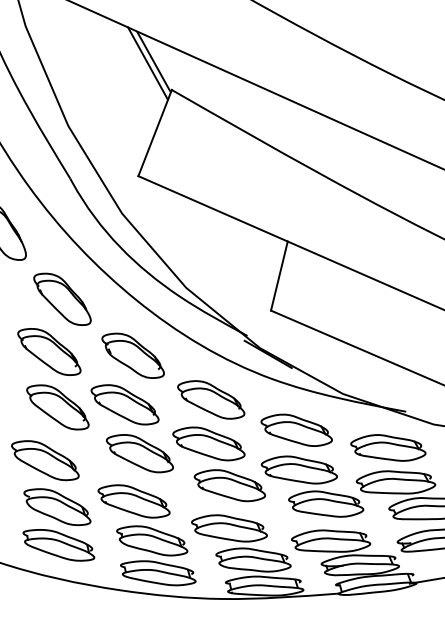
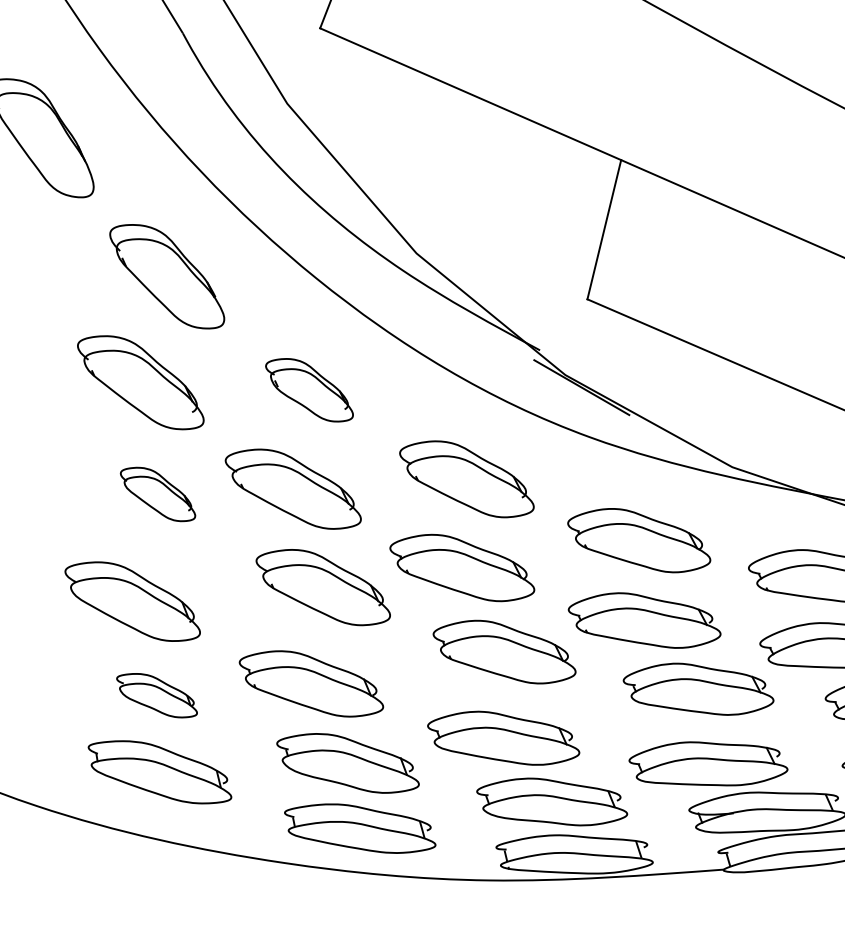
part: (132, 355) -> (308, 389), size x0.7
part: (57, 407) -> (157, 494), size x0.6
part: (57, 507) -> (157, 696), size x0.6

